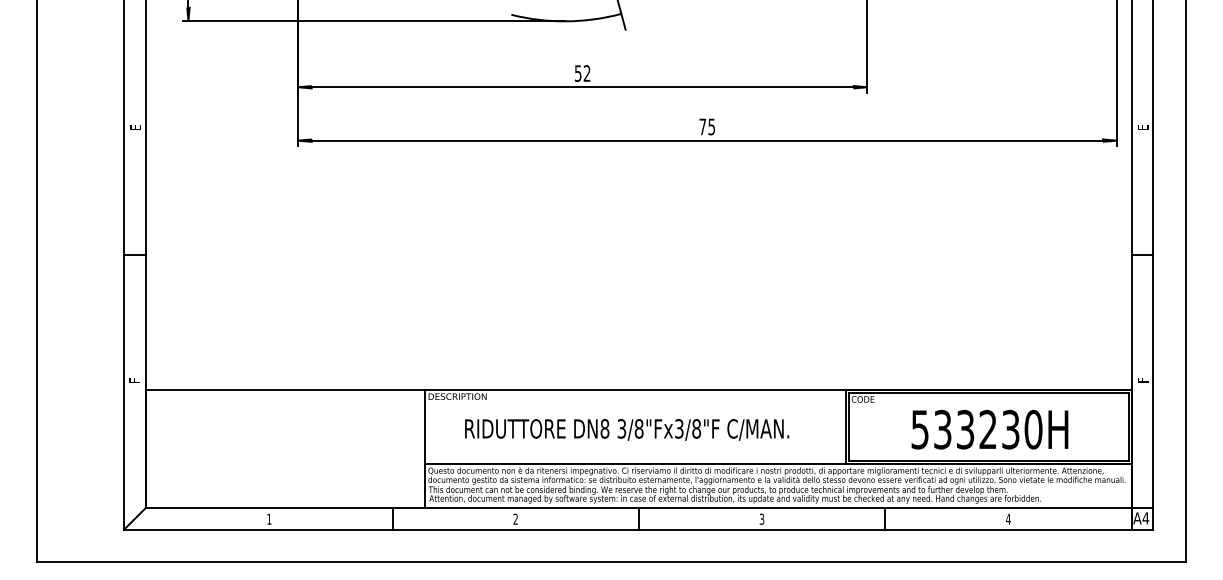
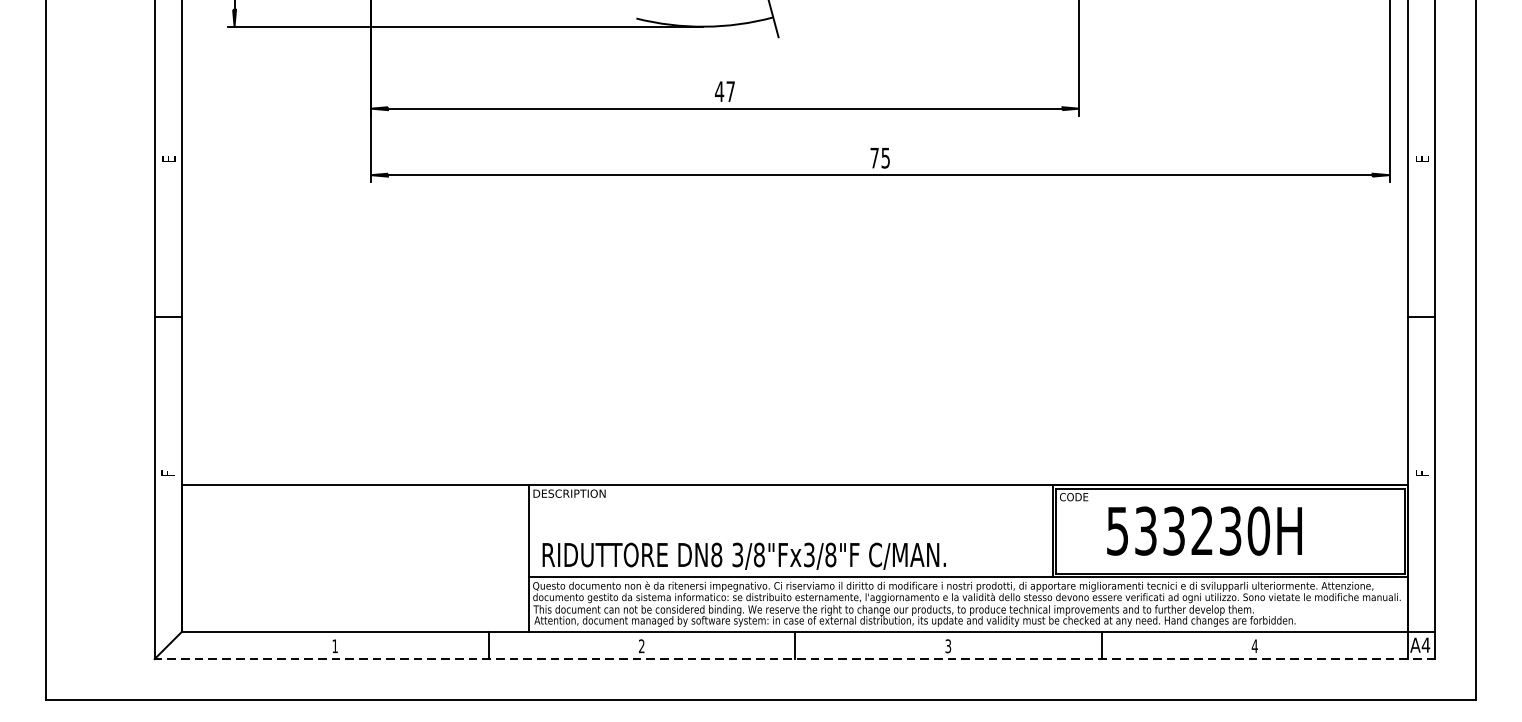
text: (582, 73) -> (724, 91), 52 -> 47
text: (627, 429) -> (744, 555), moved
text: (989, 429) -> (1204, 530), moved
line: (638, 529) -> (794, 659), solid -> dashed

